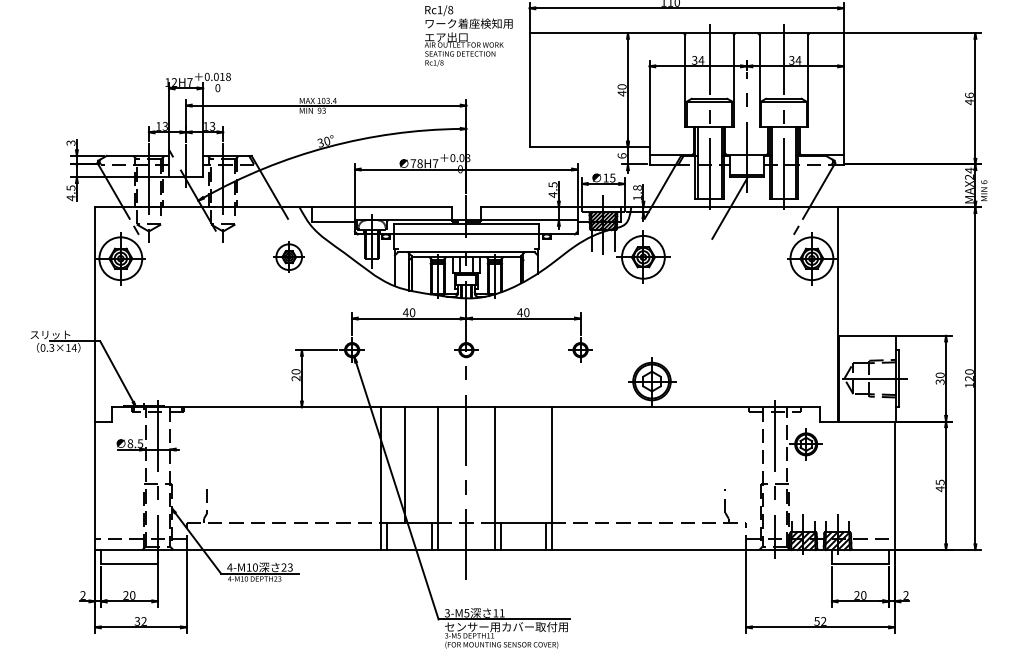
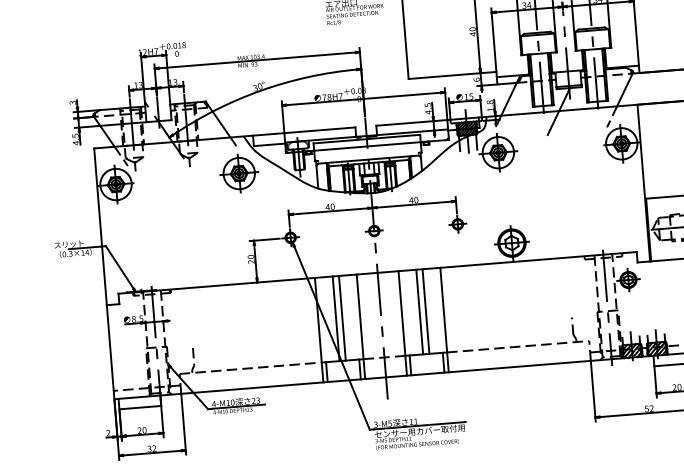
part: (288, 256) -> (238, 173), size x1.67
line: (413, 464) -> (342, 317), added
line: (519, 464) -> (419, 311), added
line: (527, 464) -> (425, 311), added

